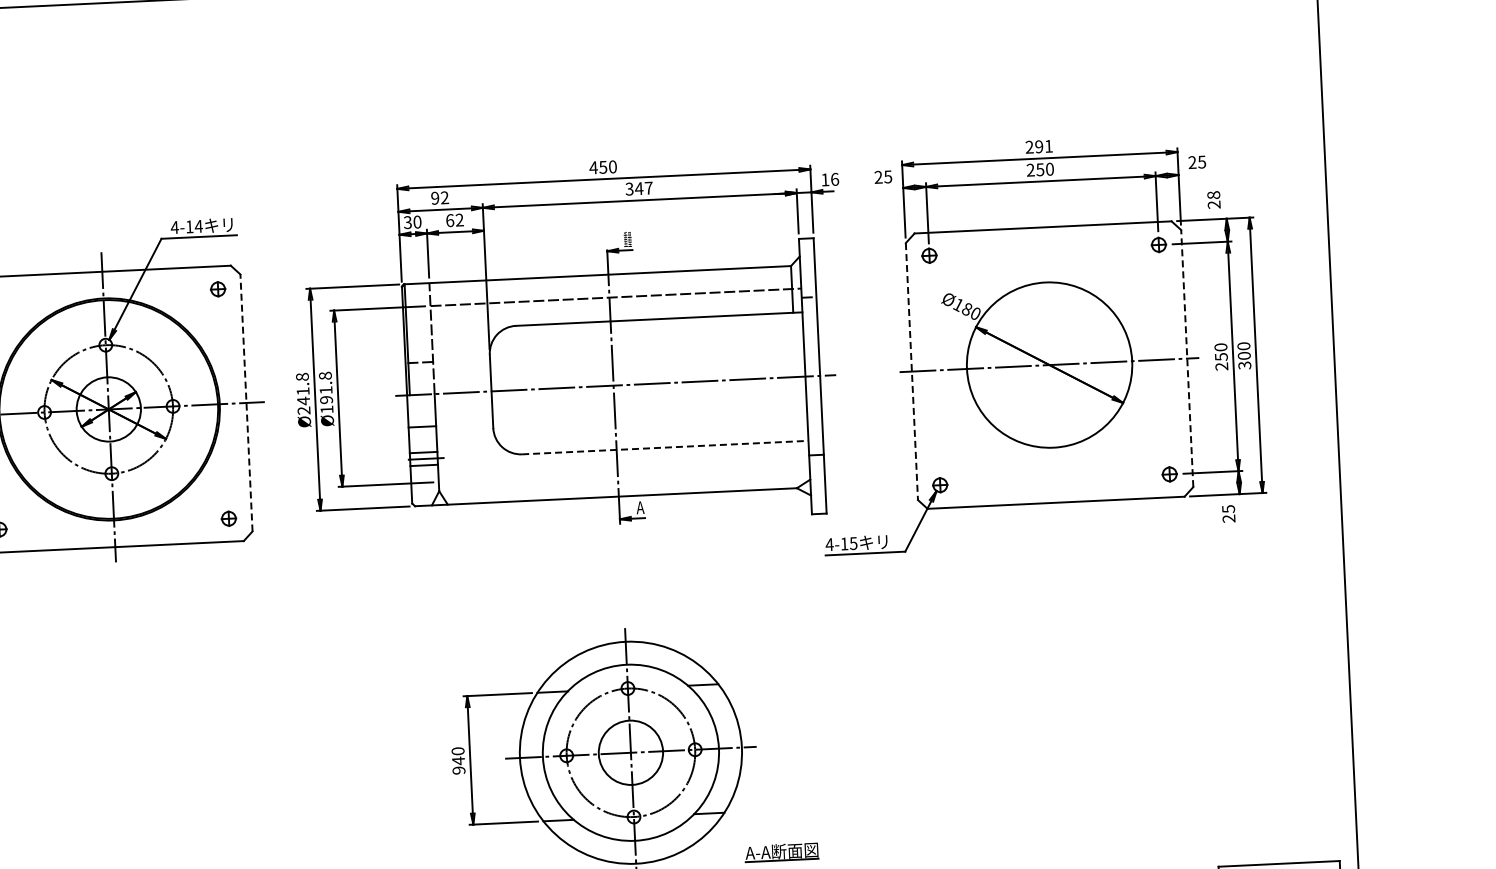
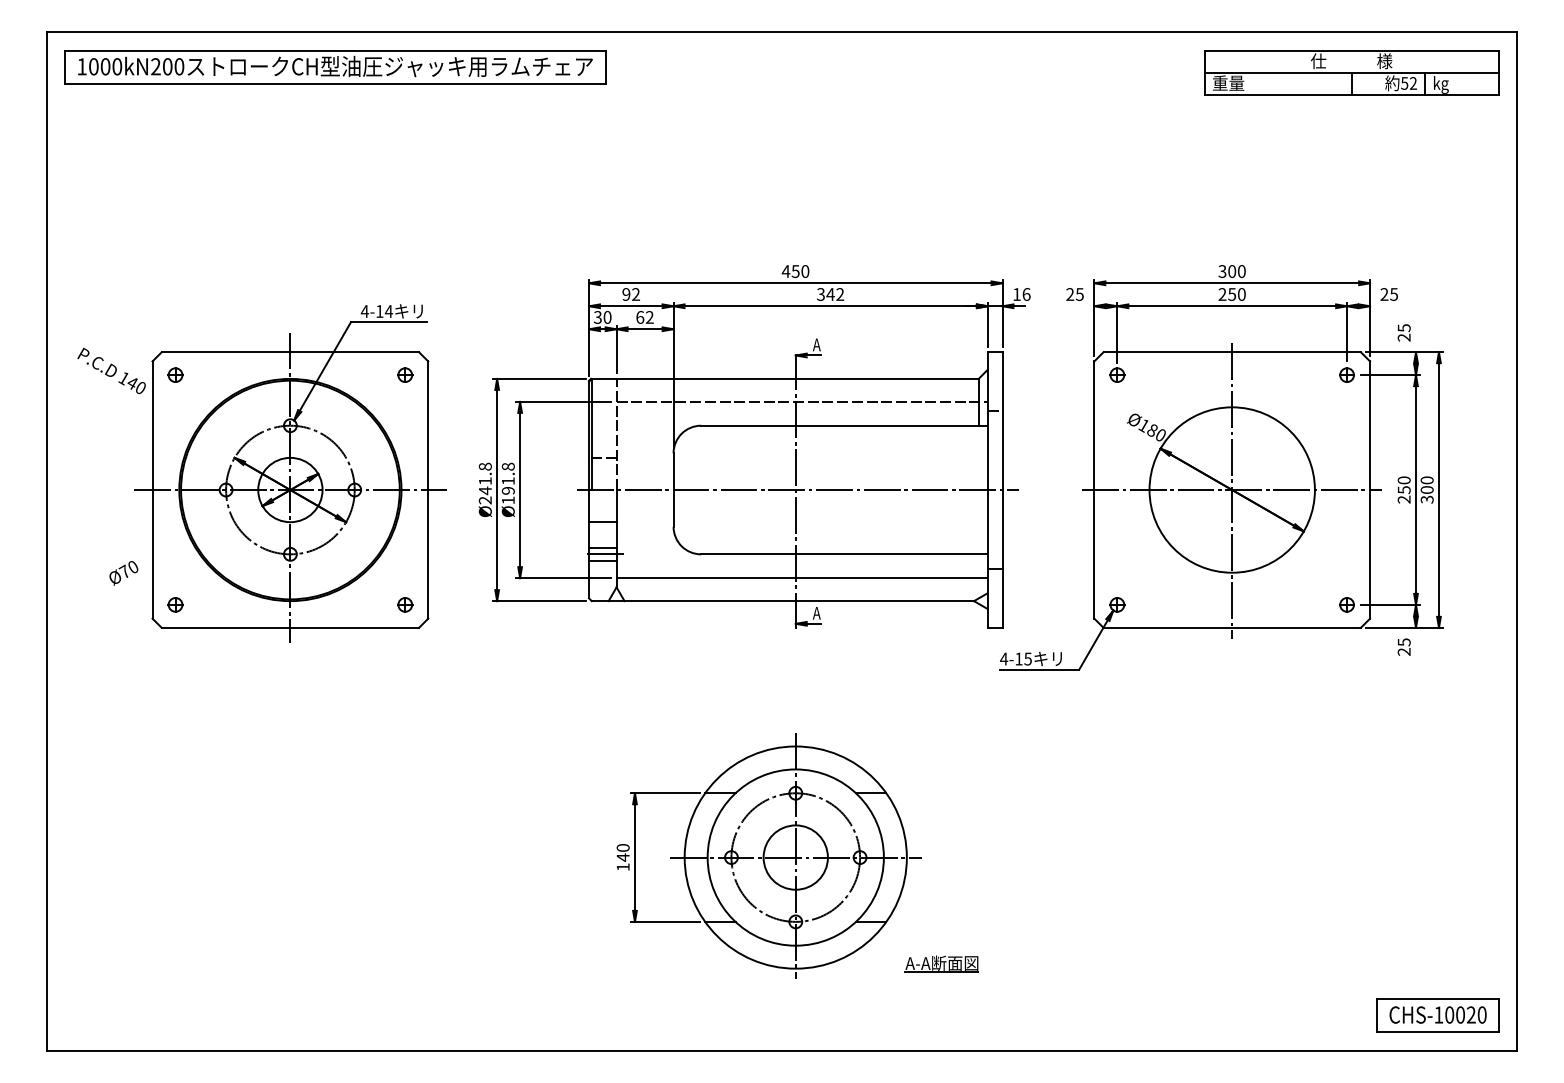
text: (1038, 146) -> (1231, 271), 291 -> 300
text: (649, 188) -> (840, 294), 347 -> 342
text: (1213, 195) -> (1403, 328), 28 -> 25
text: (627, 239) -> (816, 344), 重量 -> A
line: (1187, 359) -> (1370, 490), dashed -> solid
line: (1049, 365) -> (1232, 490), added
line: (912, 372) -> (1094, 490), dashed -> solid
line: (246, 403) -> (428, 490), dashed -> solid
line: (665, 447) -> (844, 554), dashed -> solid
line: (623, 473) -> (801, 578), added
text: (458, 770) -> (622, 867), 940 -> 140

